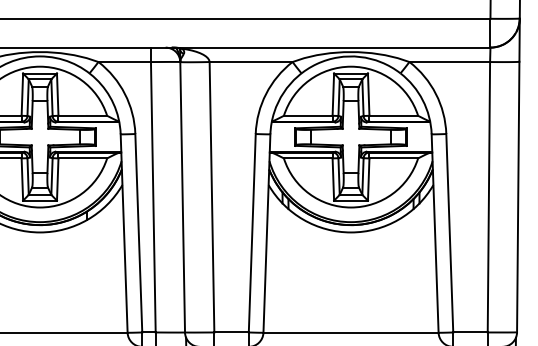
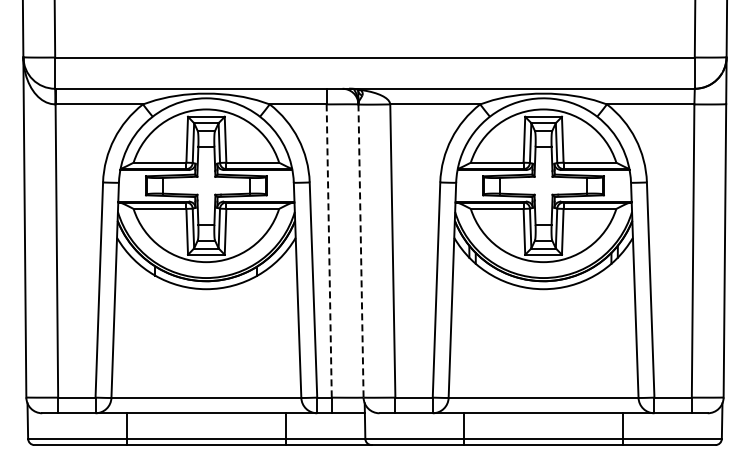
line: (153, 197) -> (329, 251), solid -> dashed
line: (183, 197) -> (361, 251), solid -> dashed

